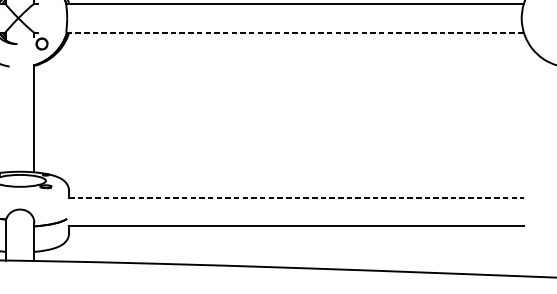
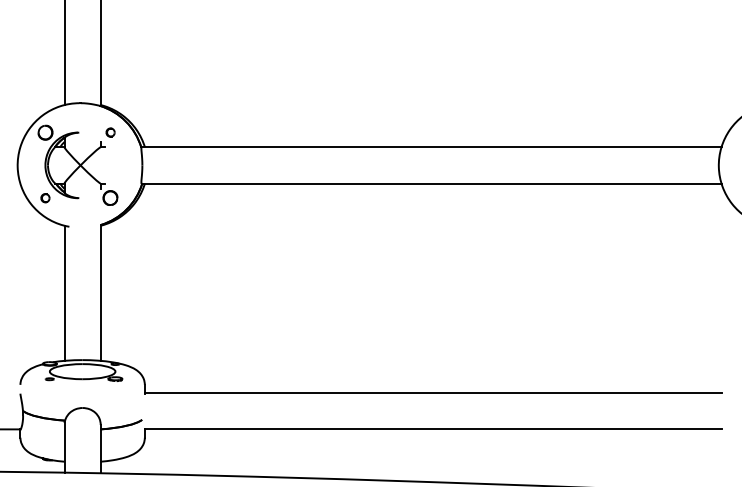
line: (295, 32) -> (431, 183), dashed -> solid
line: (5, 118) -> (64, 292), added
line: (296, 198) -> (433, 393), dashed -> solid

